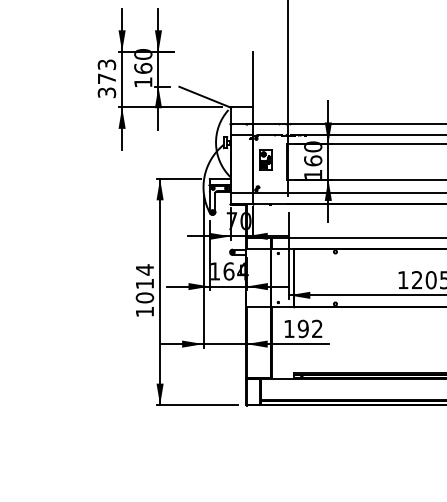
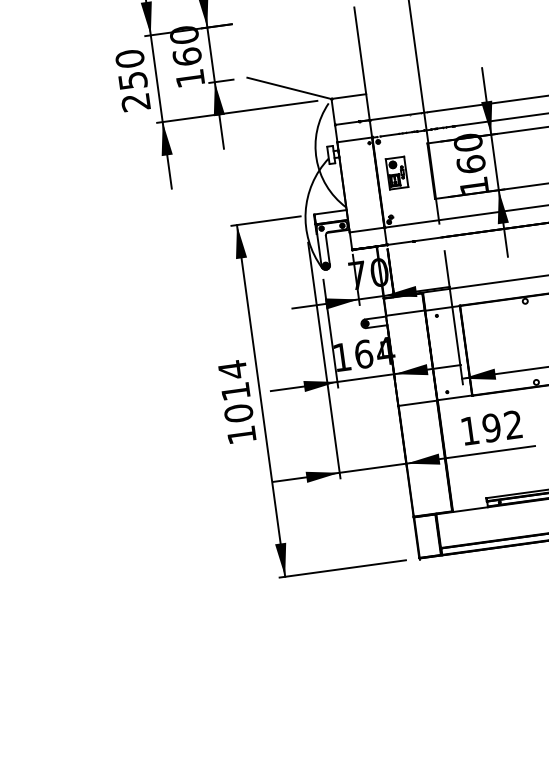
text: (106, 78) -> (132, 80), 373 -> 250

